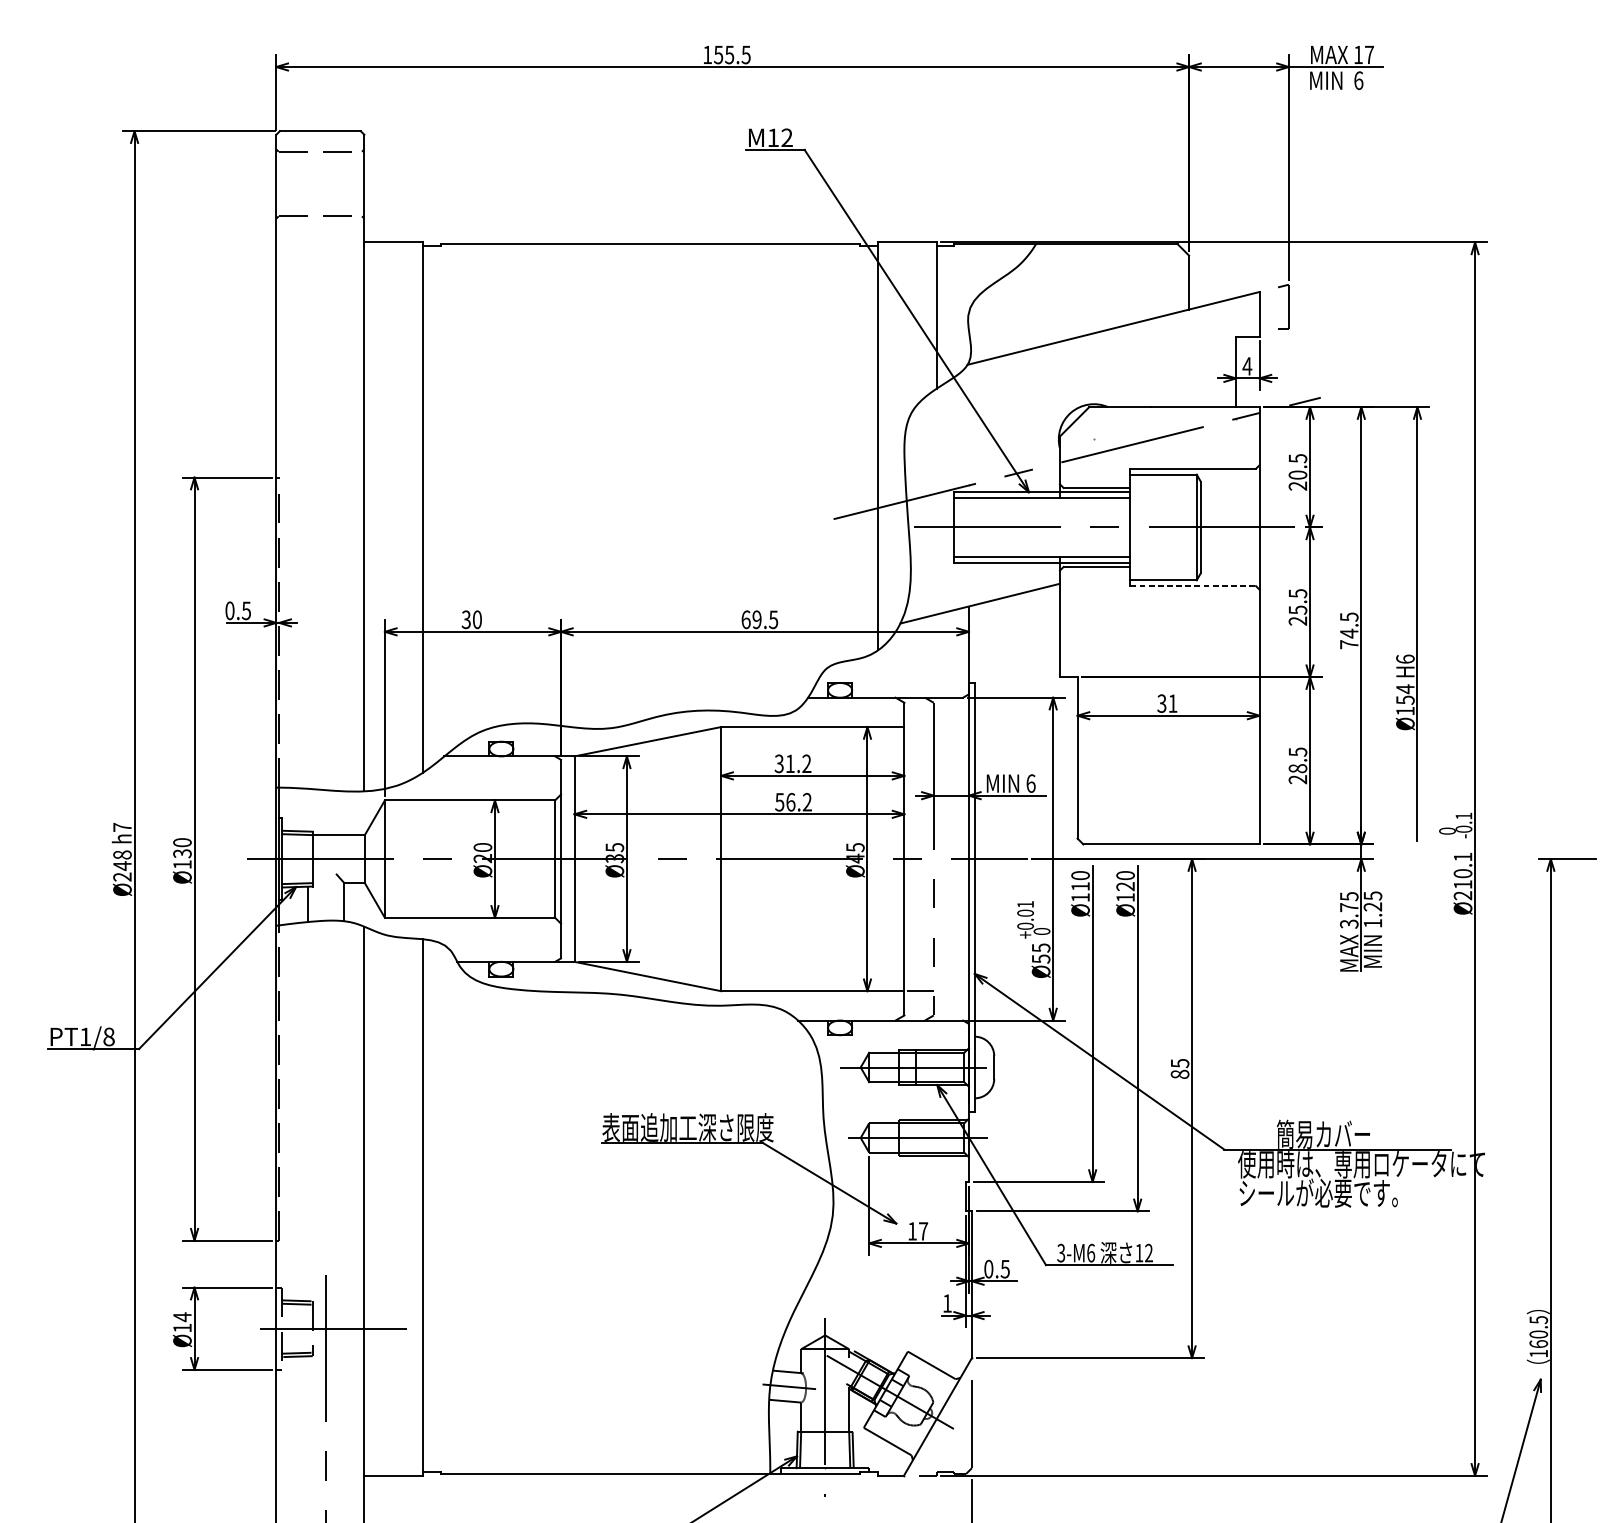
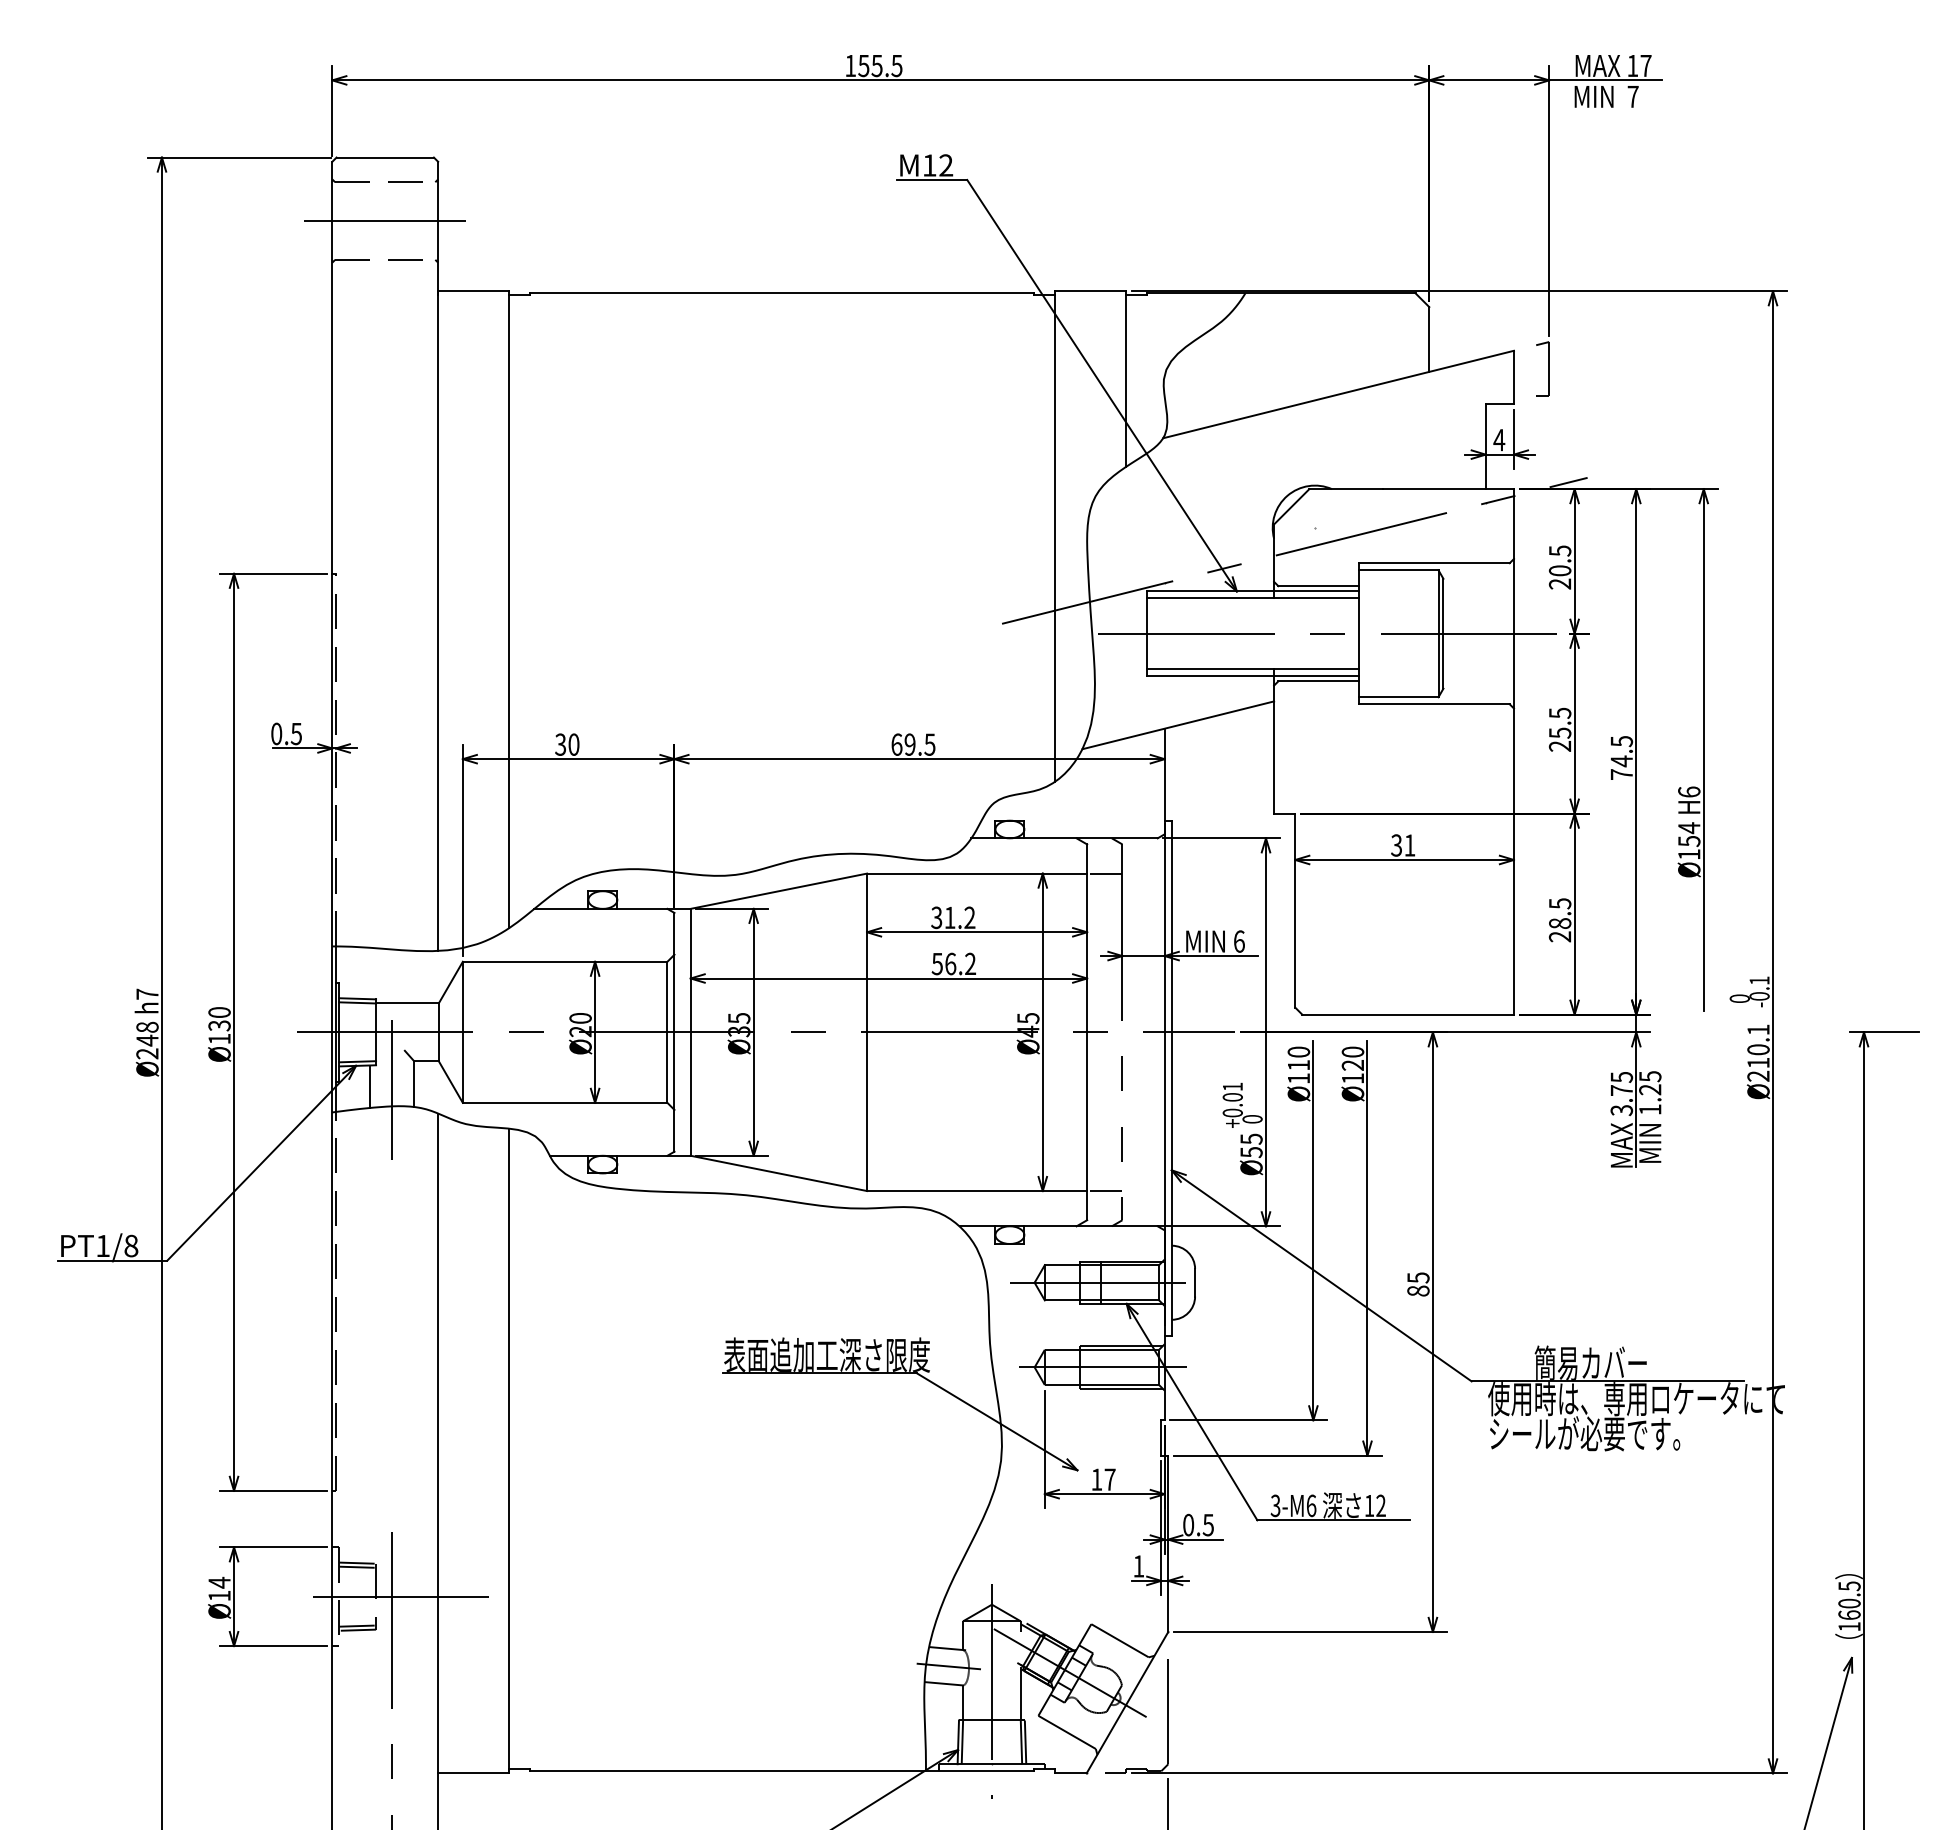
text: (1358, 80) -> (1632, 96), 6 -> 7
line: (320, 184) -> (385, 221), added
line: (1193, 586) -> (1434, 704), dashed -> solid
line: (919, 726) -> (1105, 873), added
line: (326, 907) -> (392, 1090), added

